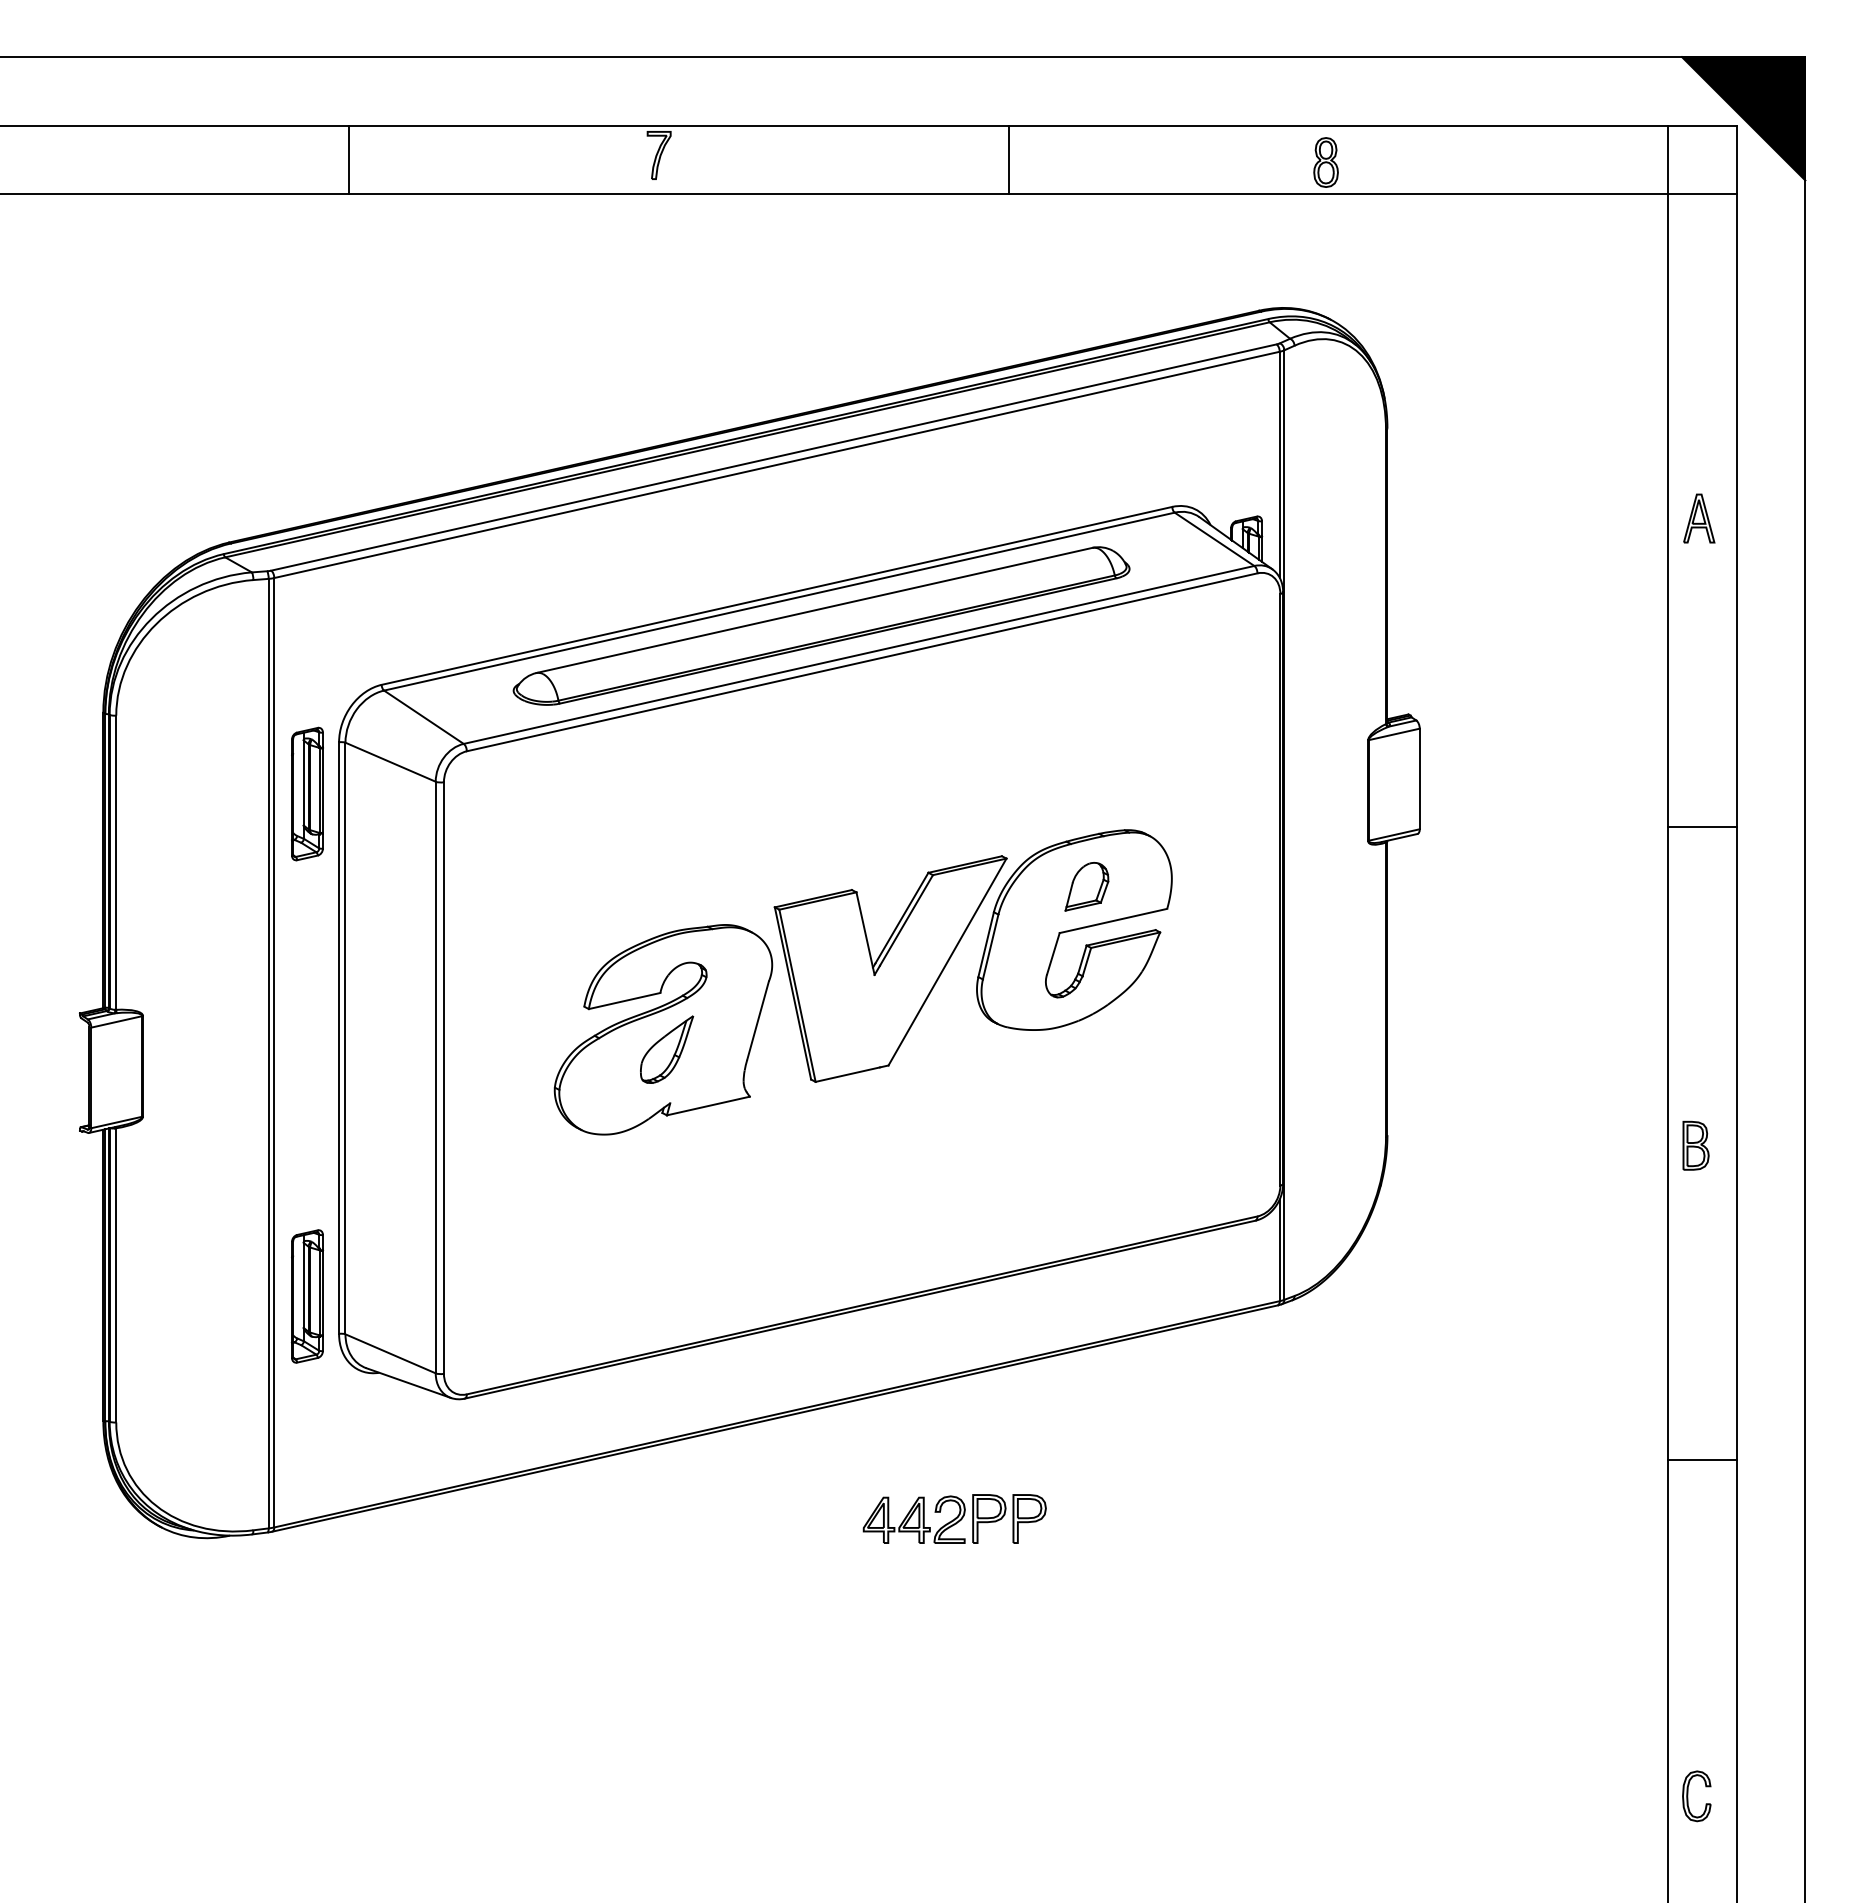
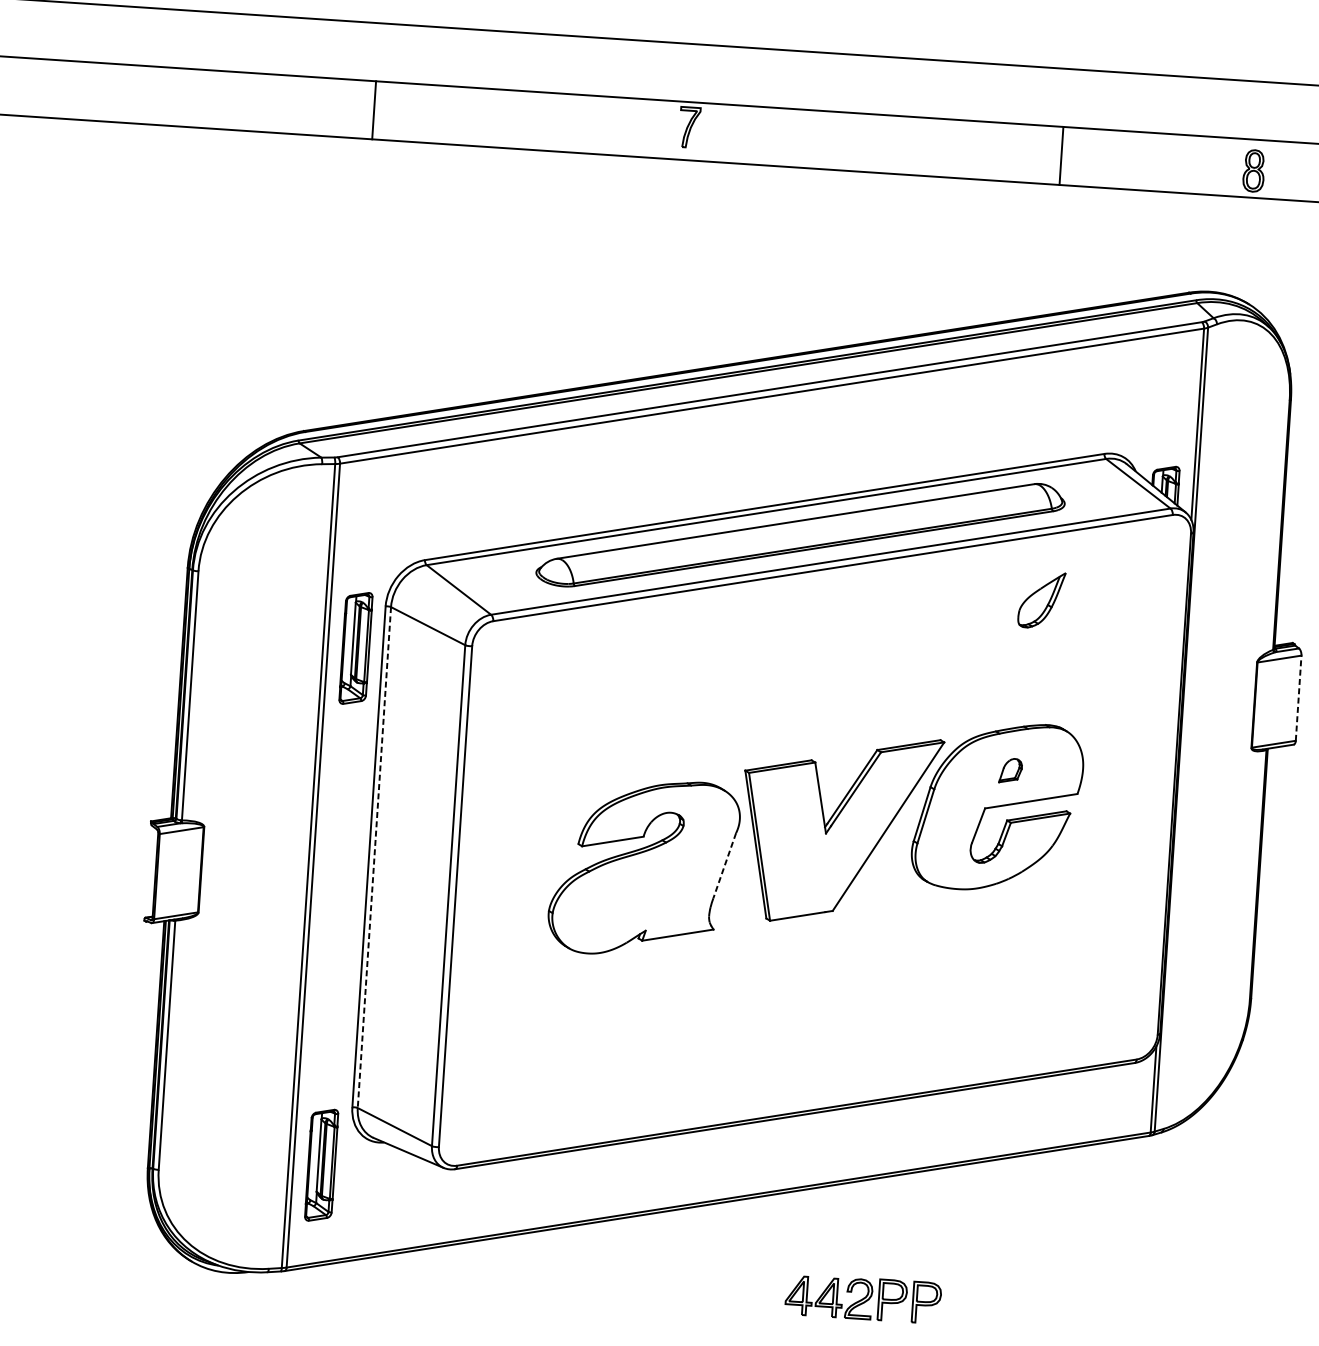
line: (348, 159) -> (373, 109), moved
line: (1008, 159) -> (1061, 155), moved
line: (1419, 778) -> (1298, 697), solid -> dashed
part: (1086, 886) -> (1010, 770), size x0.6
line: (758, 1020) -> (725, 865), solid -> dashed
line: (345, 1038) -> (374, 857), solid -> dashed
part: (667, 1049) -> (1042, 599), moved
part: (307, 1296) -> (321, 1165), moved

